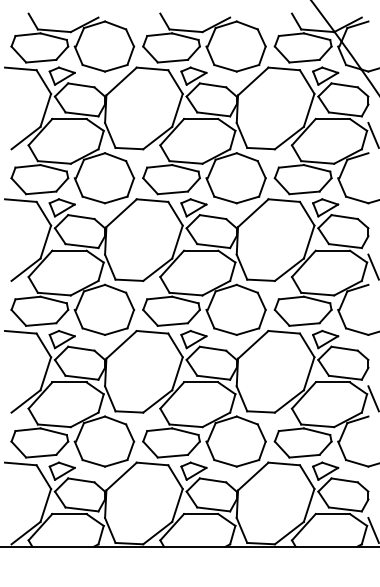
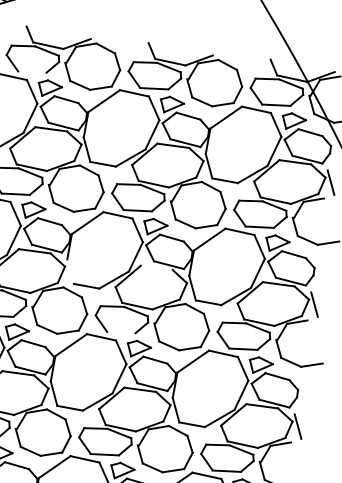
line: (41, 60) -> (32, 71), removed
line: (201, 250) -> (157, 267), removed
line: (110, 266) -> (70, 271), removed
line: (172, 324) -> (120, 332), removed

